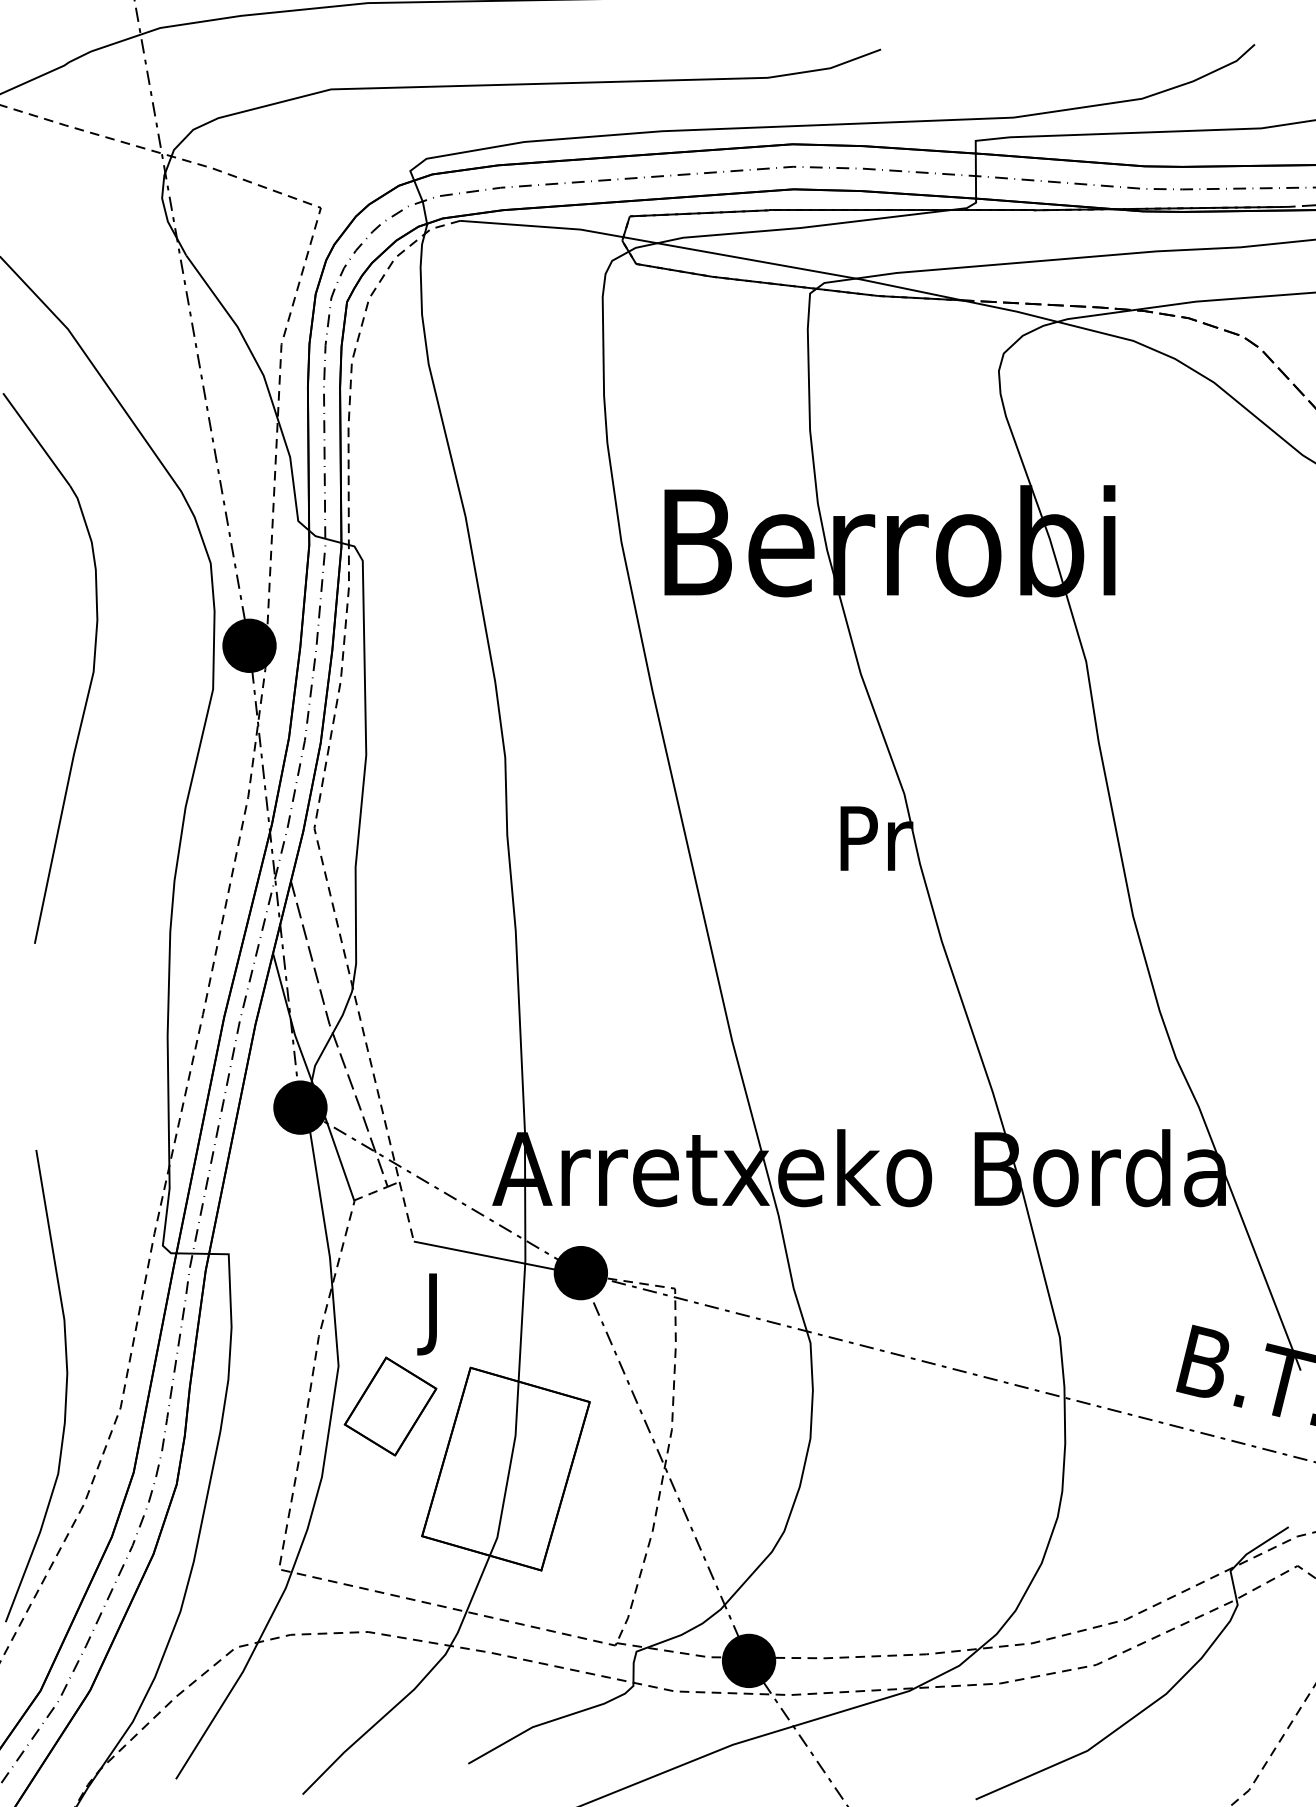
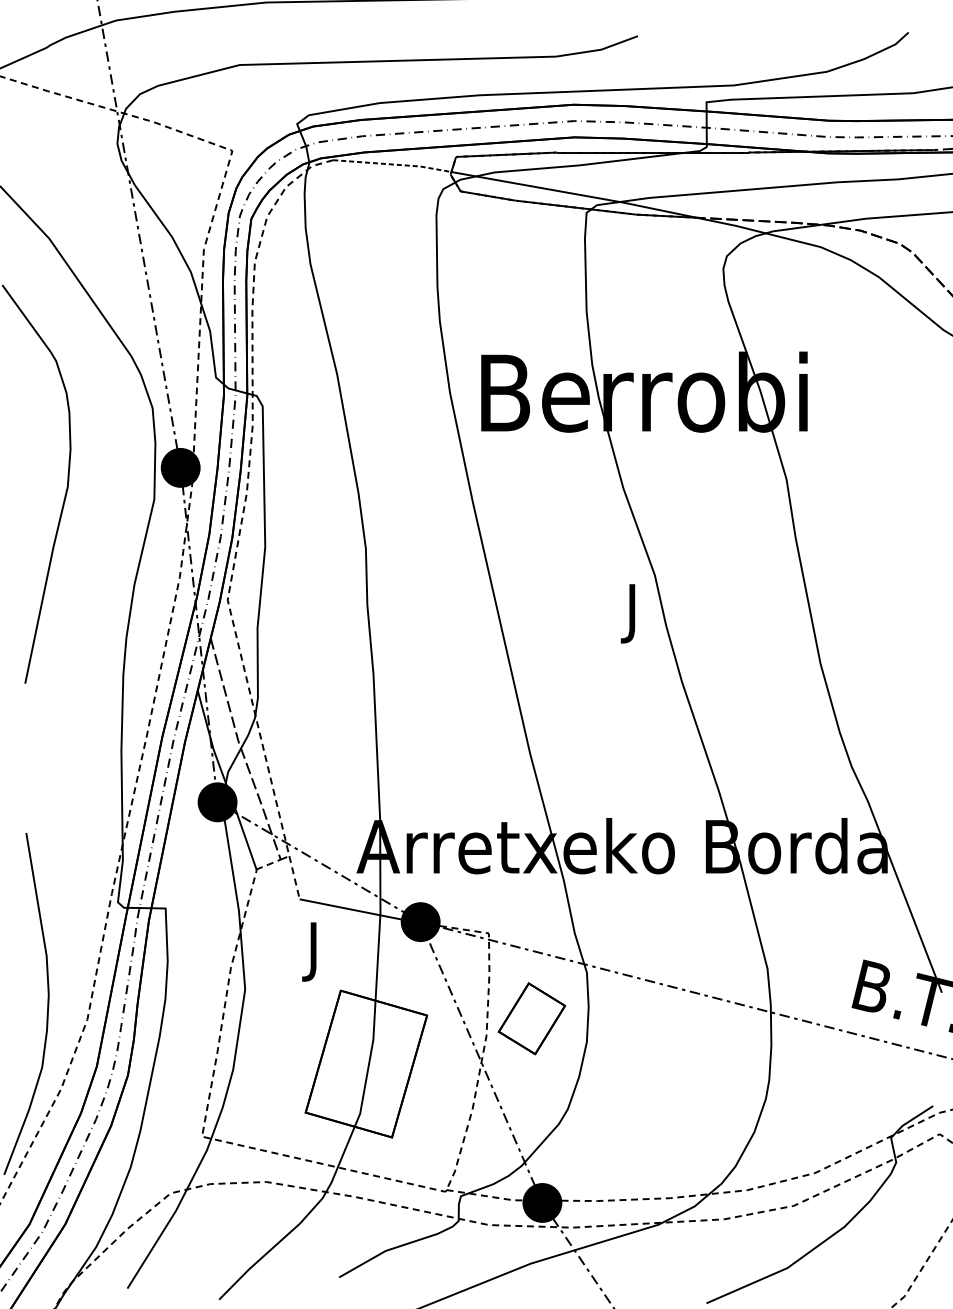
line: (542, 226) -> (392, 164), solid -> dashed
text: (876, 847) -> (634, 613), Pr -> J
part: (390, 1406) -> (531, 1018), moved

